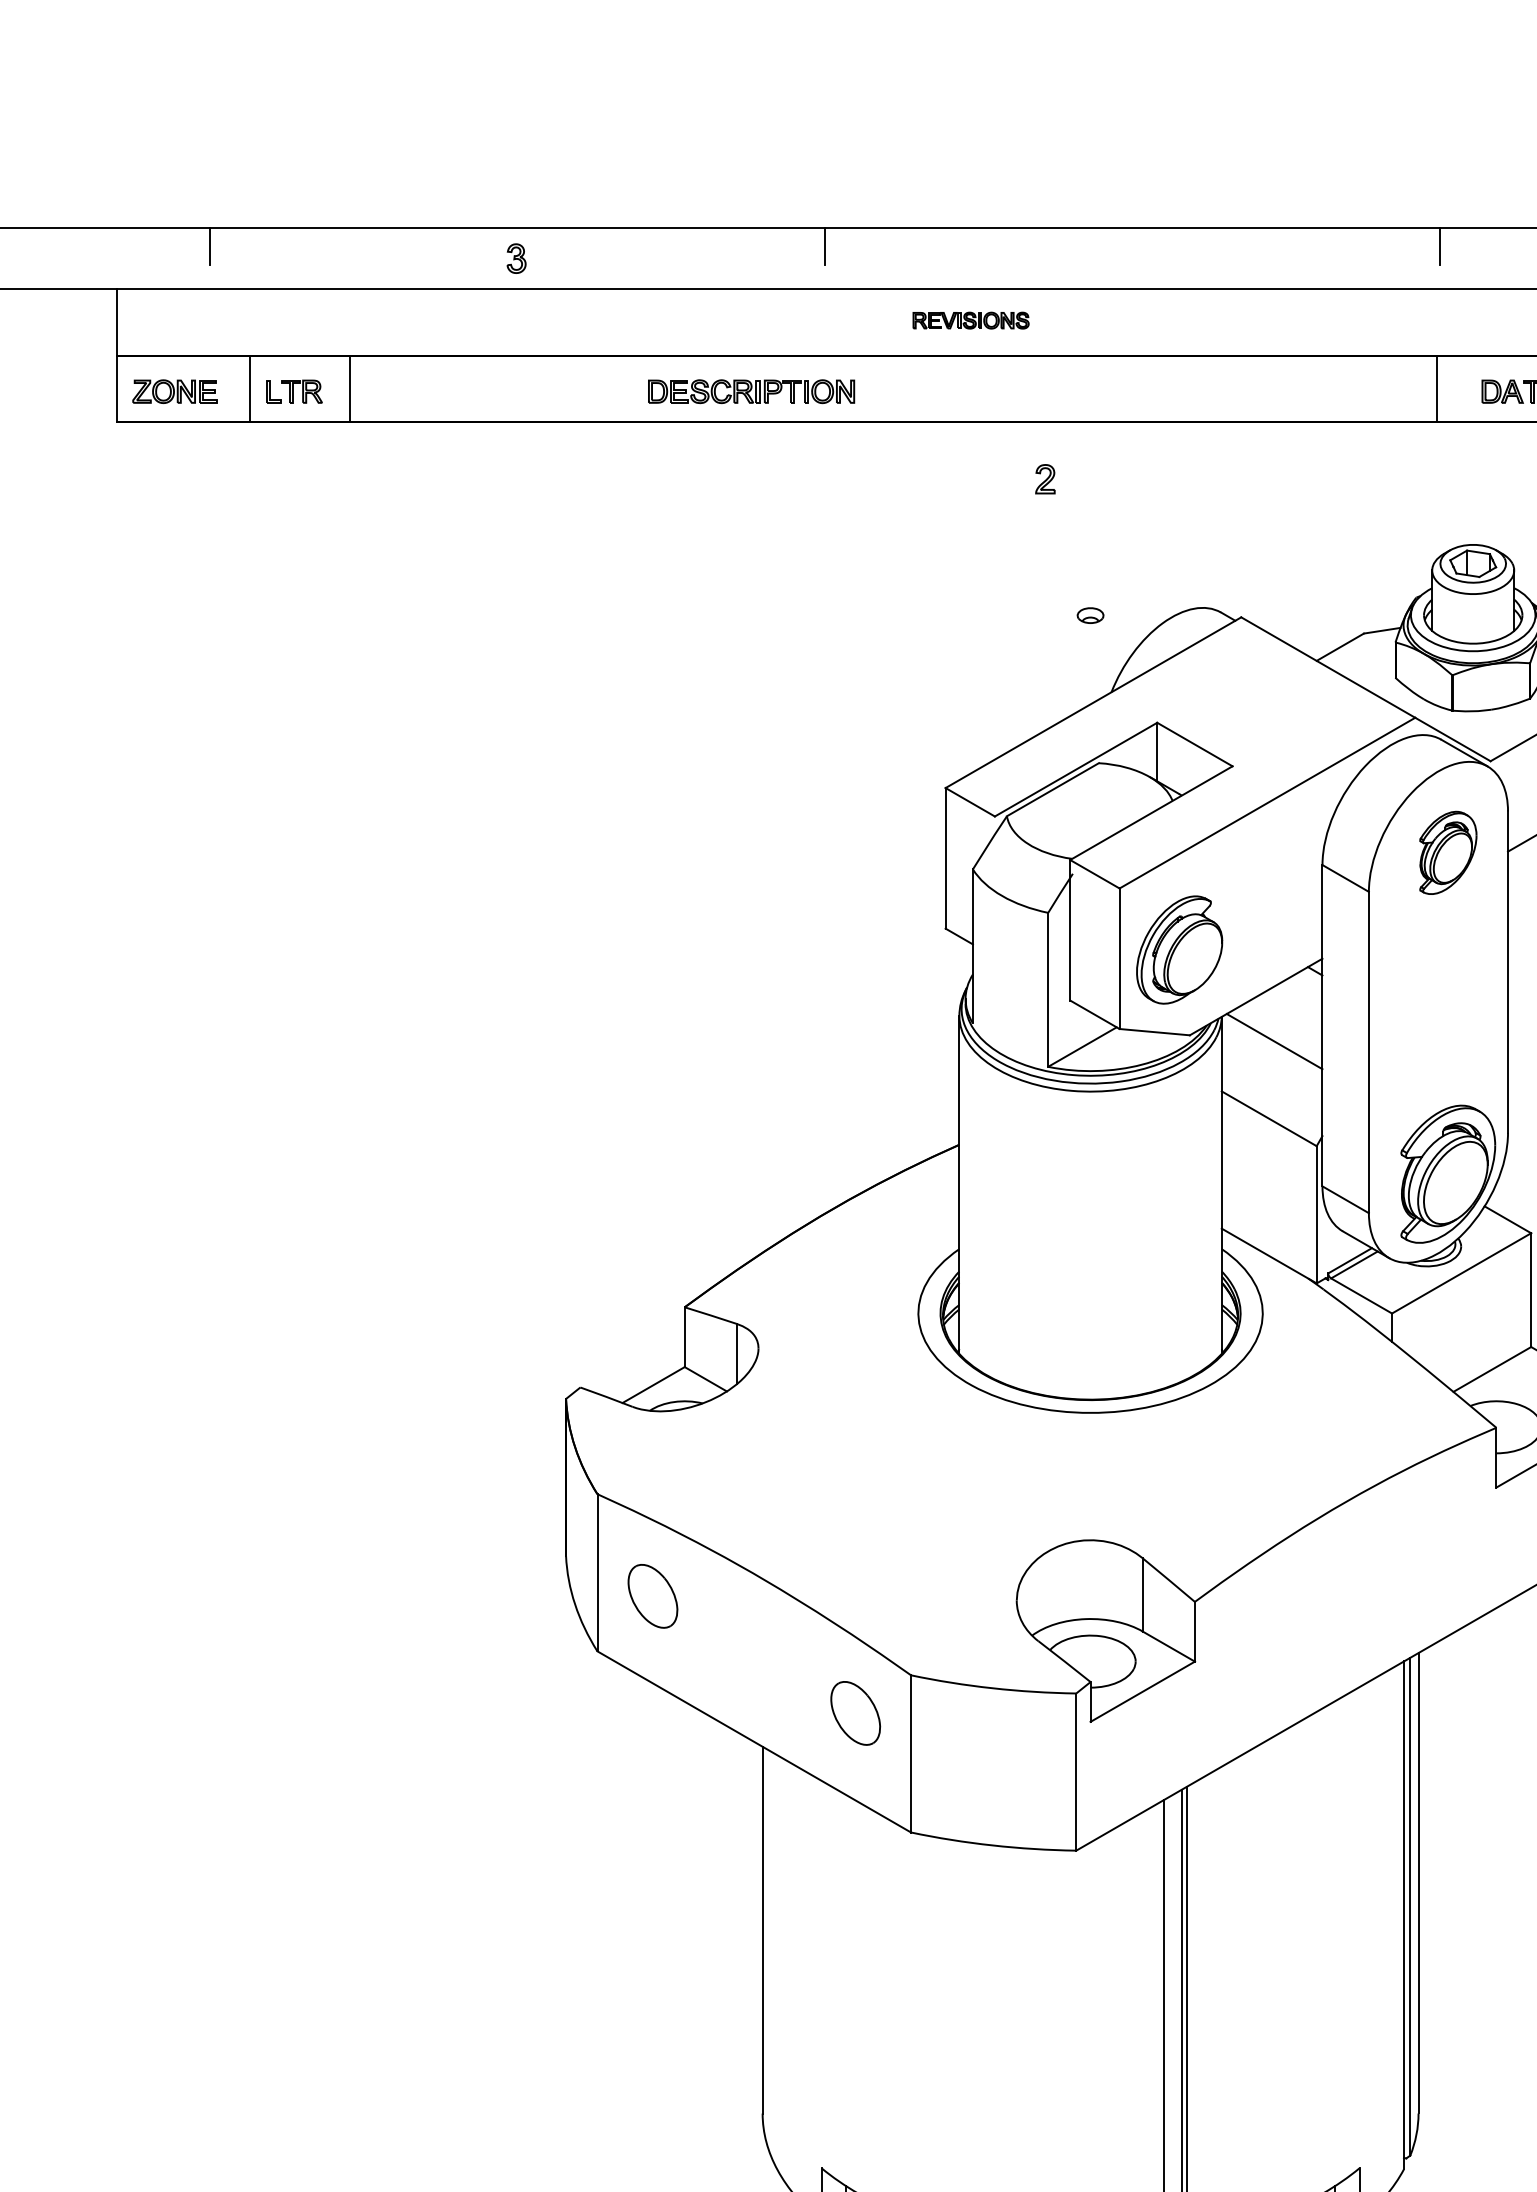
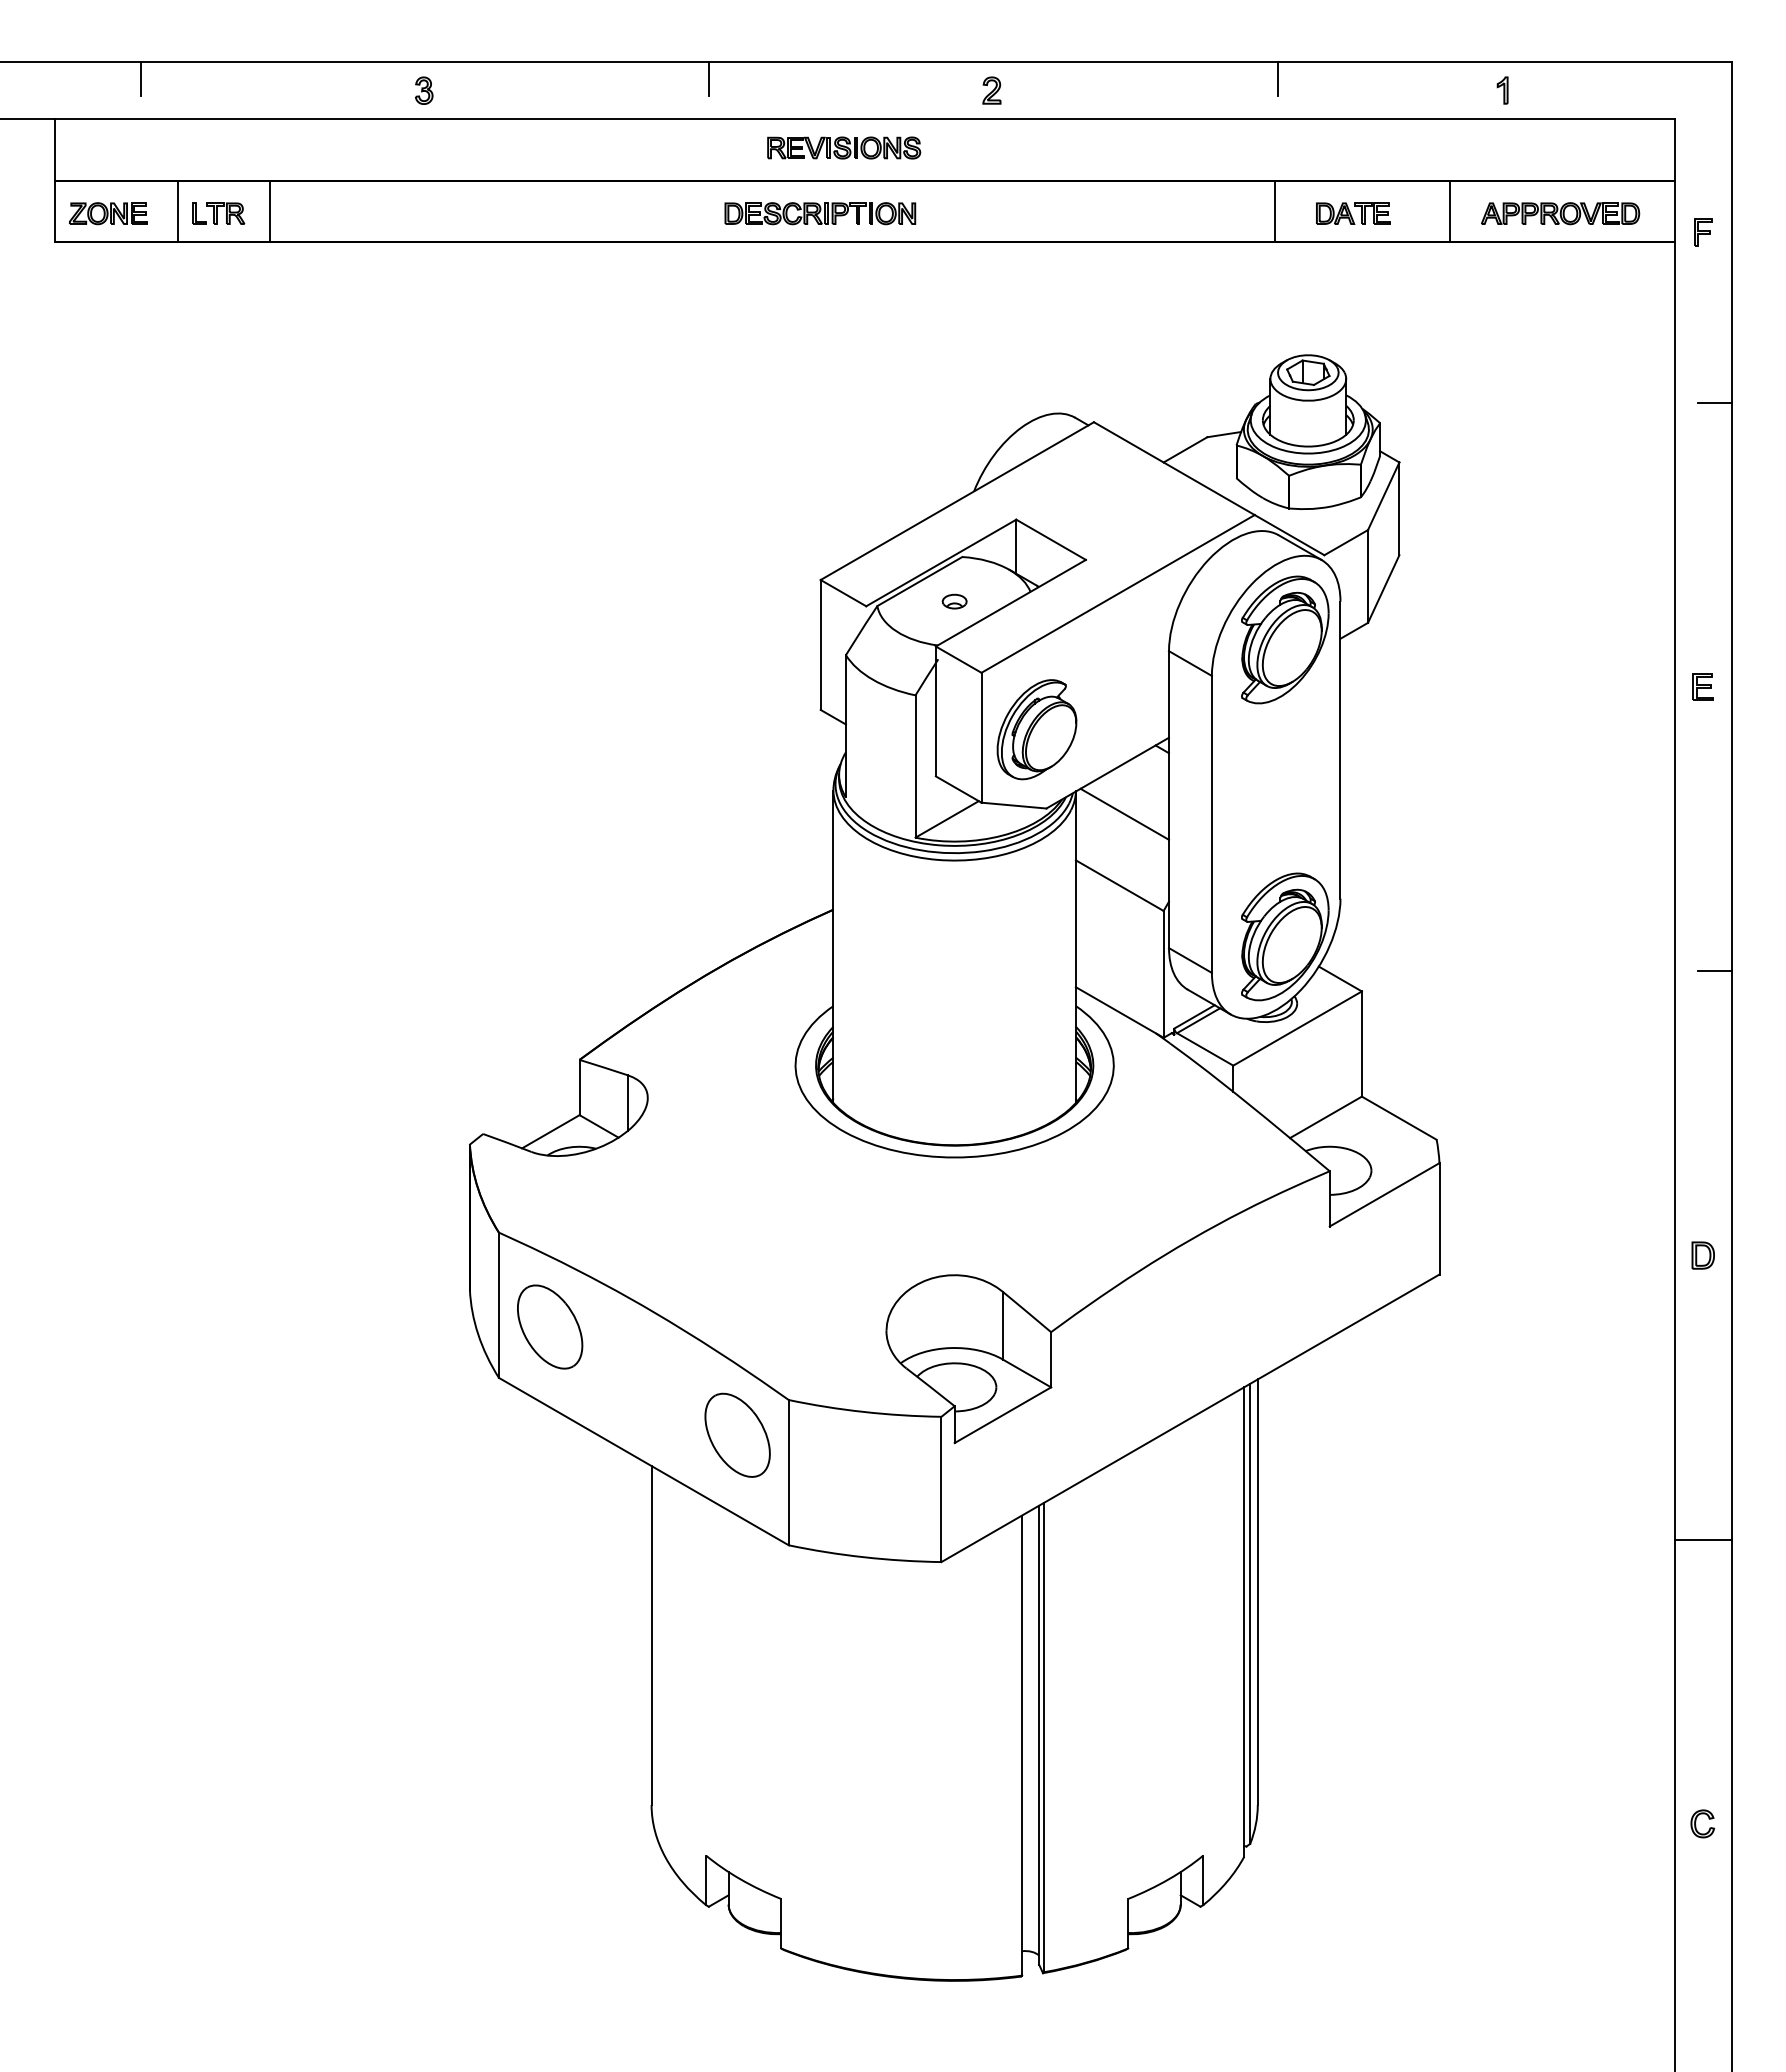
part: (971, 320) -> (844, 147), size x1.43
part: (751, 391) -> (820, 213), moved
part: (1044, 479) -> (991, 90), moved
part: (1090, 615) -> (954, 601), moved
part: (1448, 852) -> (1285, 639), size x1.67
part: (653, 1595) -> (550, 1326), size x1.43
part: (855, 1712) -> (737, 1434), size x1.43

